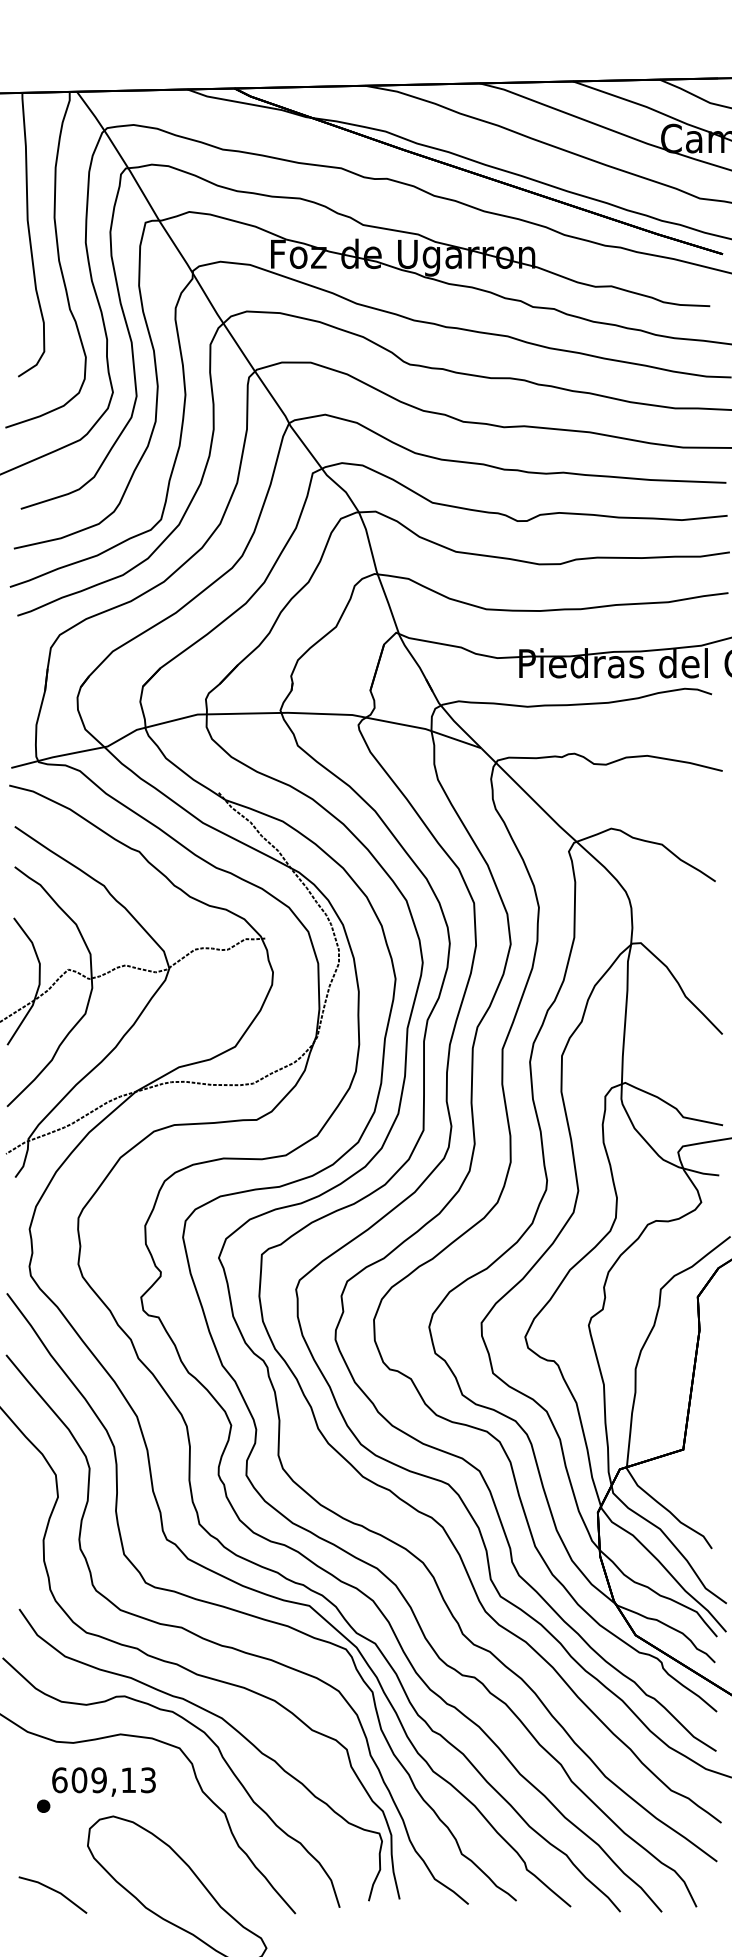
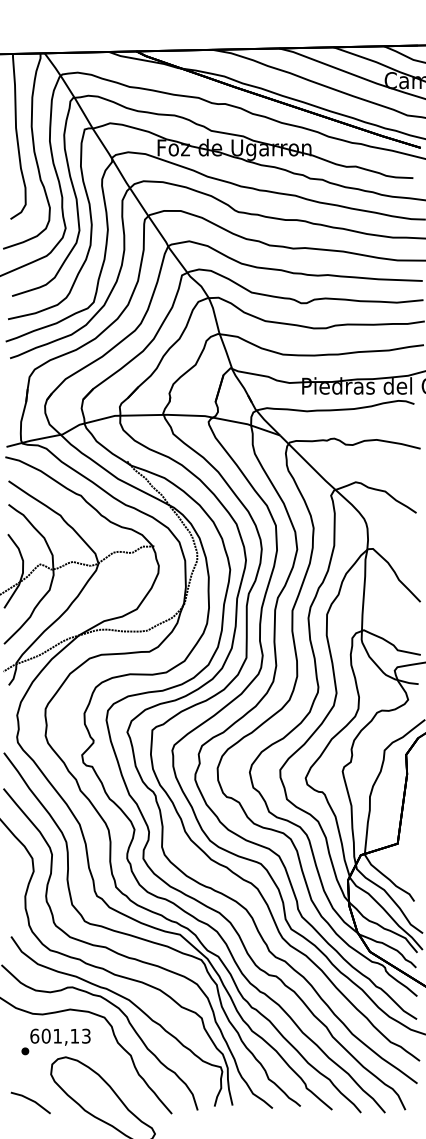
text: (98, 1779) -> (57, 1035), 609,13 -> 601,13

